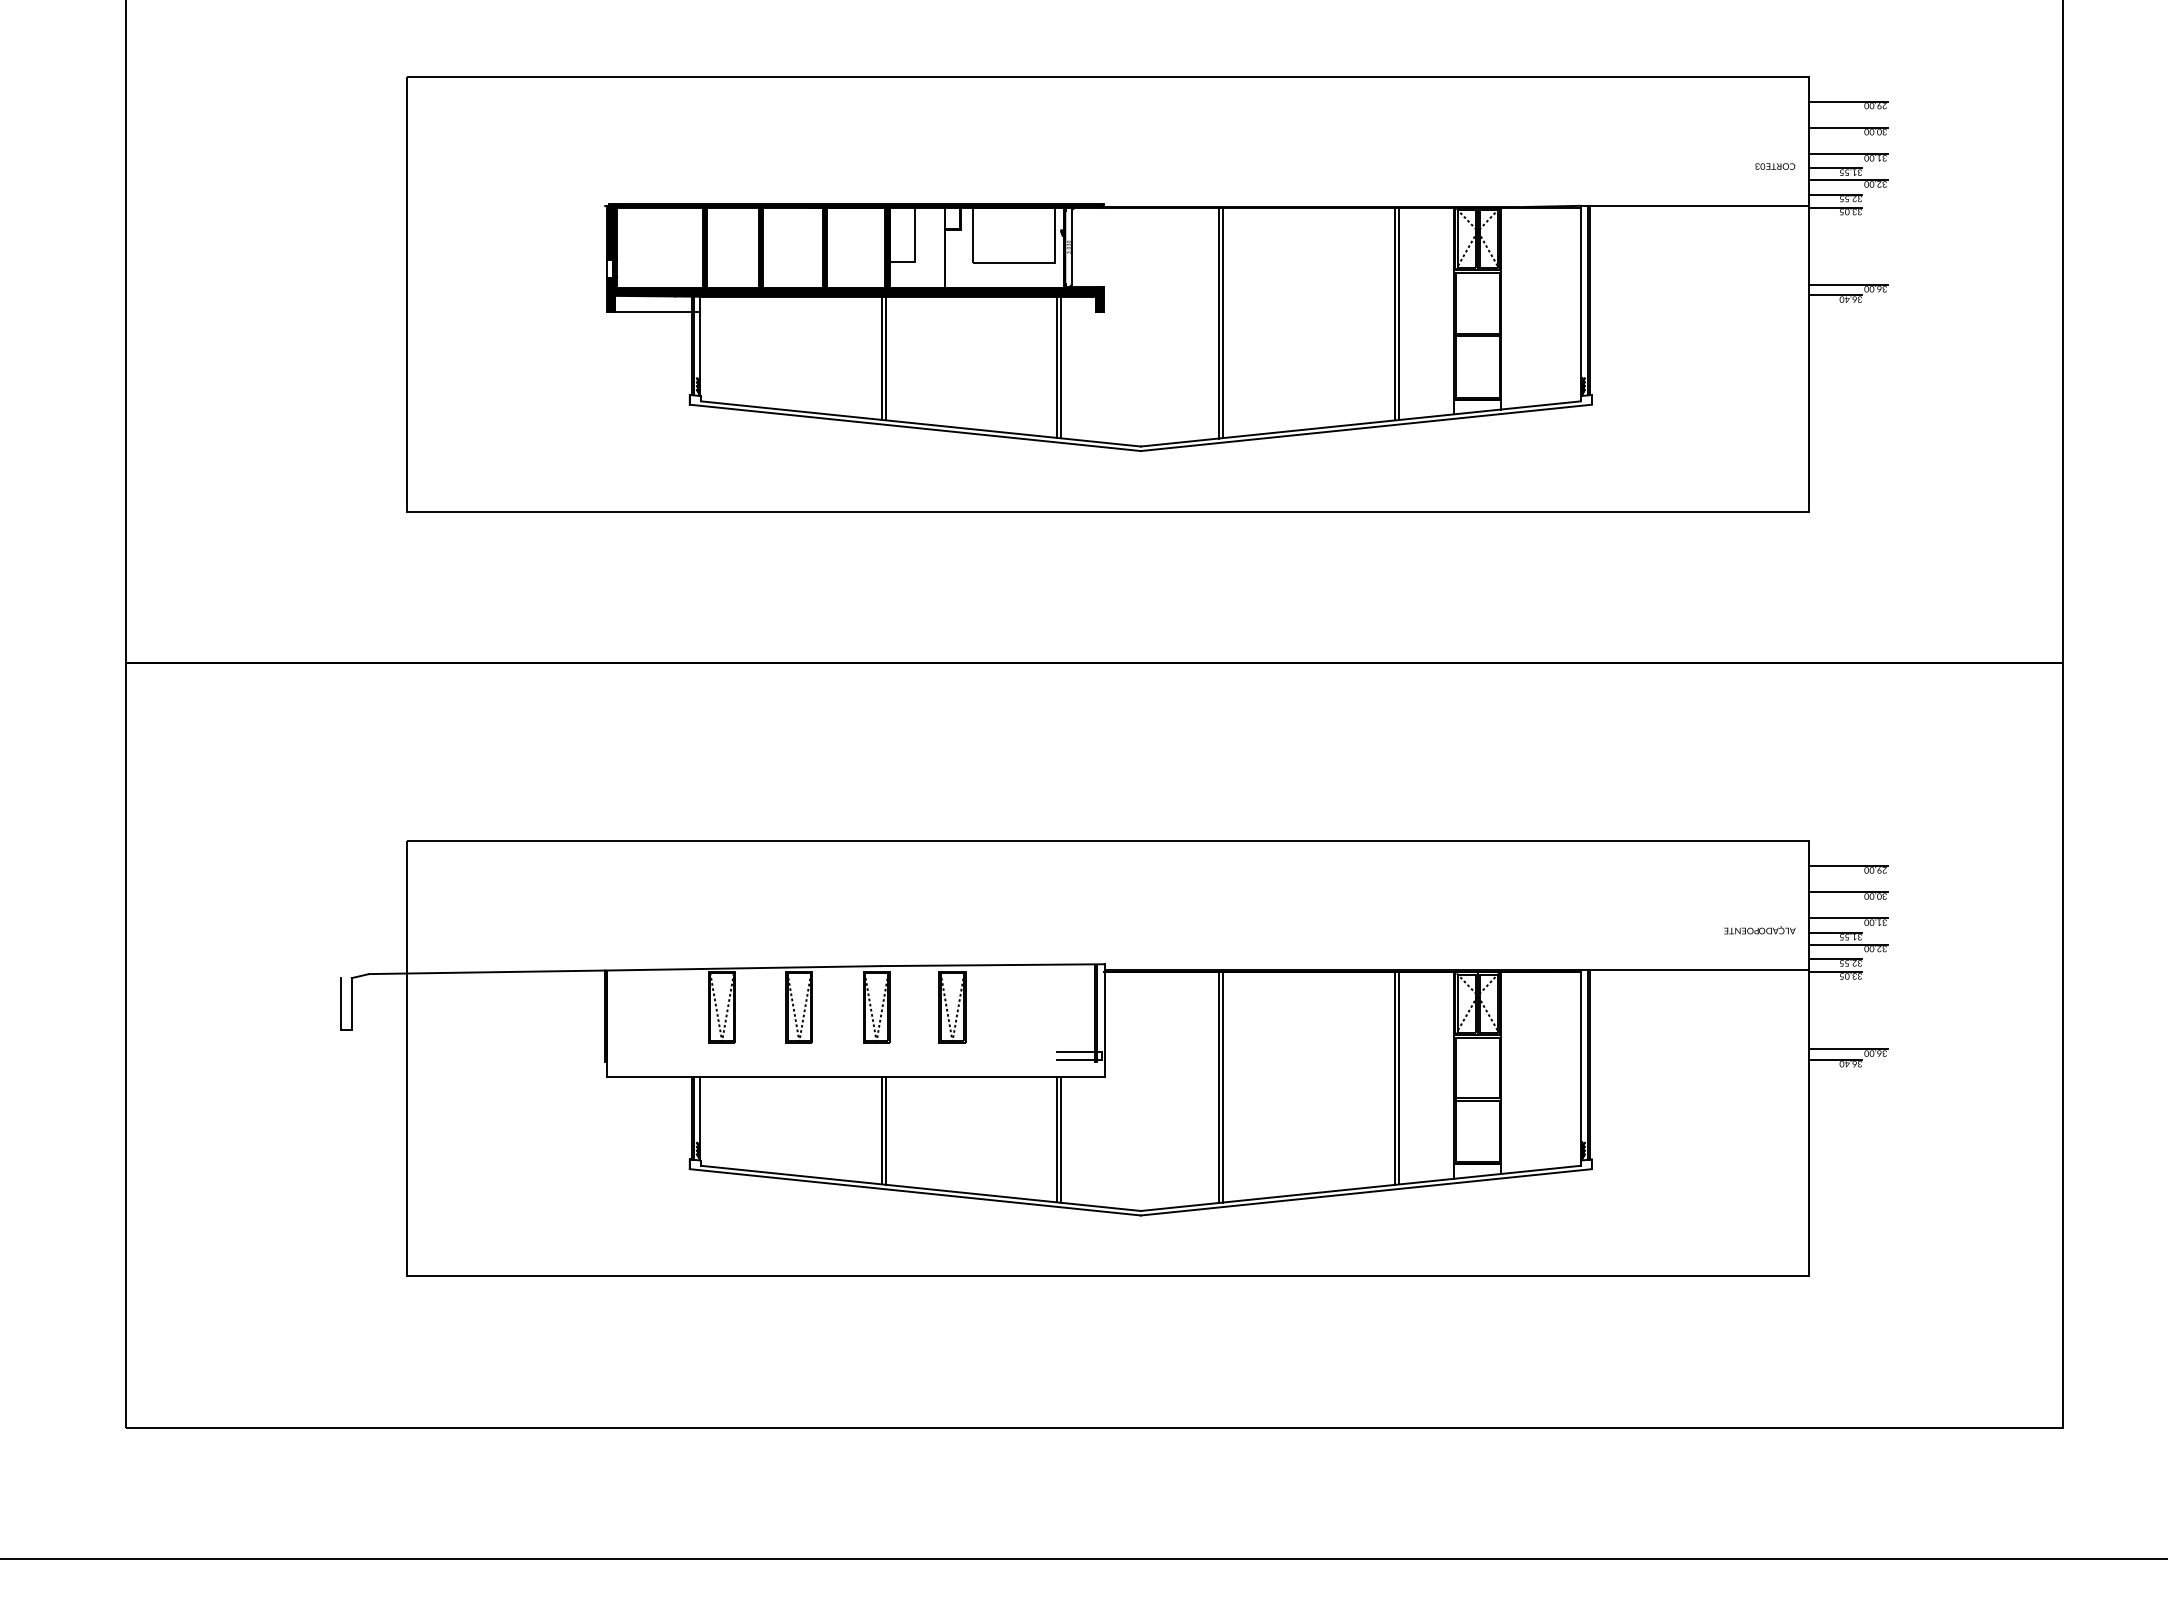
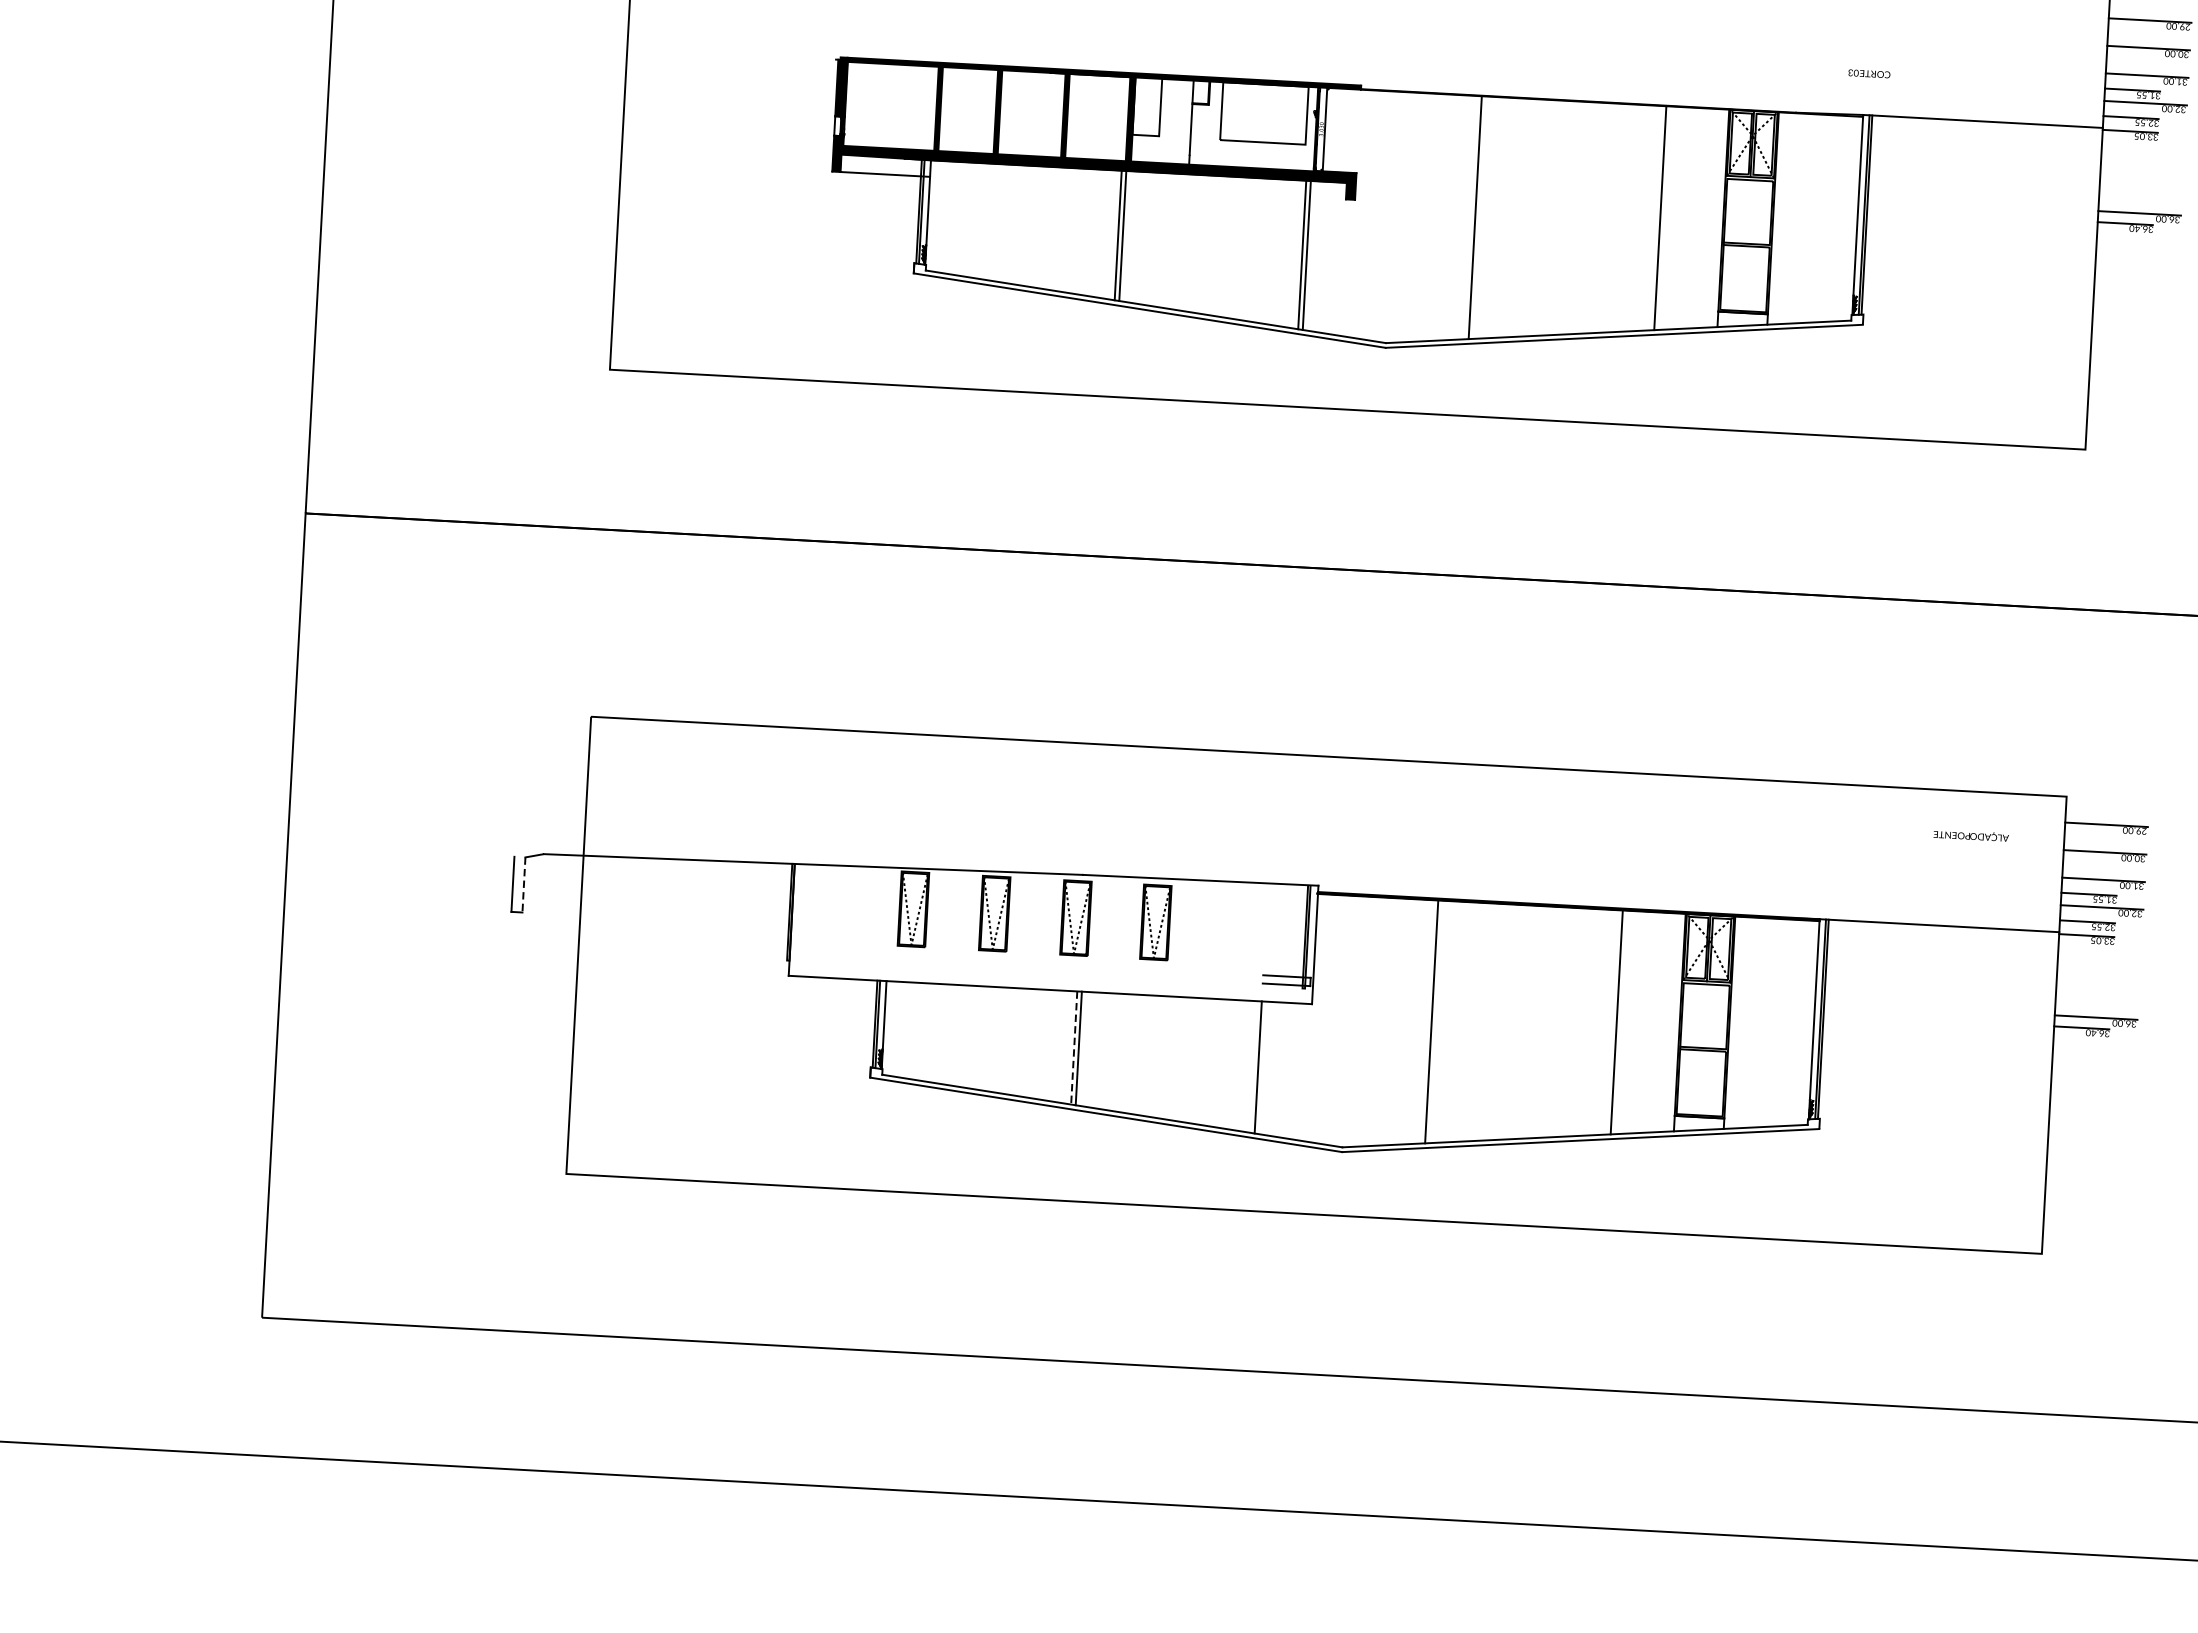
text: (1775, 166) -> (1869, 73), moved
line: (1398, 313) -> (1664, 217), removed
line: (1223, 322) -> (1479, 217), removed
text: (1759, 930) -> (1970, 835), moved
line: (351, 1004) -> (523, 885), solid -> dashed
line: (1398, 1078) -> (1620, 1022), removed
line: (1223, 1087) -> (1436, 1022), removed
line: (881, 1130) -> (1074, 1047), solid -> dashed
line: (1061, 1139) -> (1262, 1067), removed

